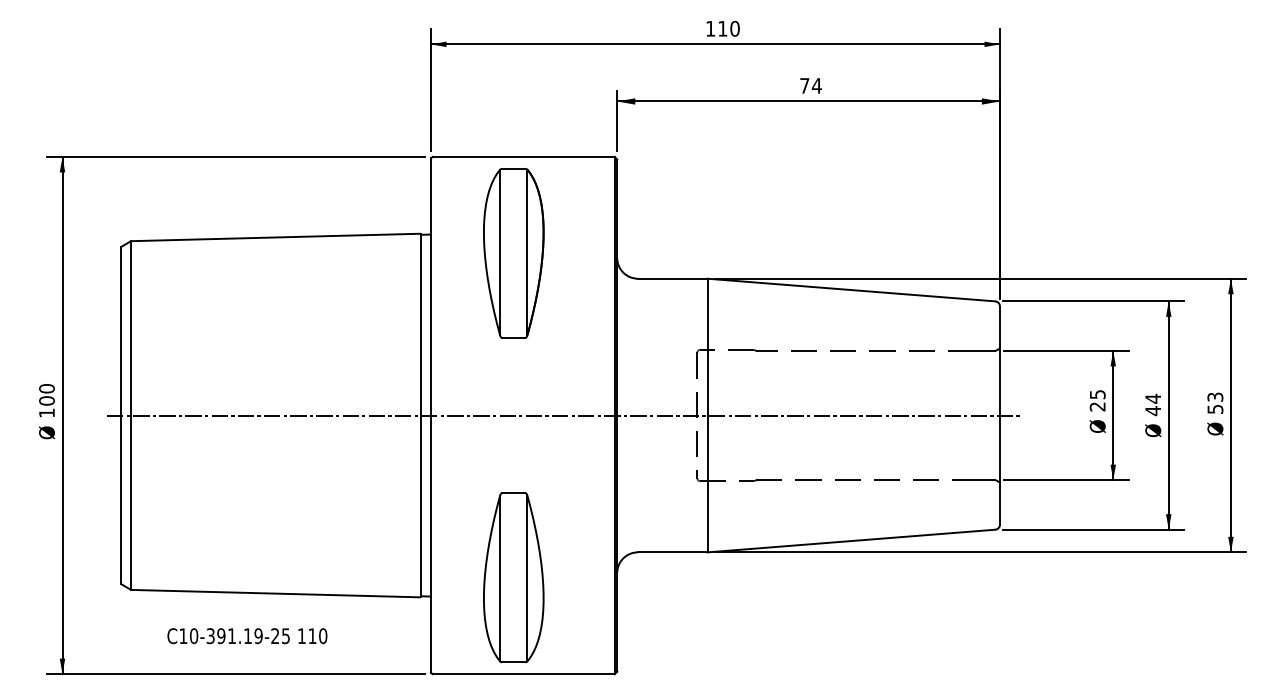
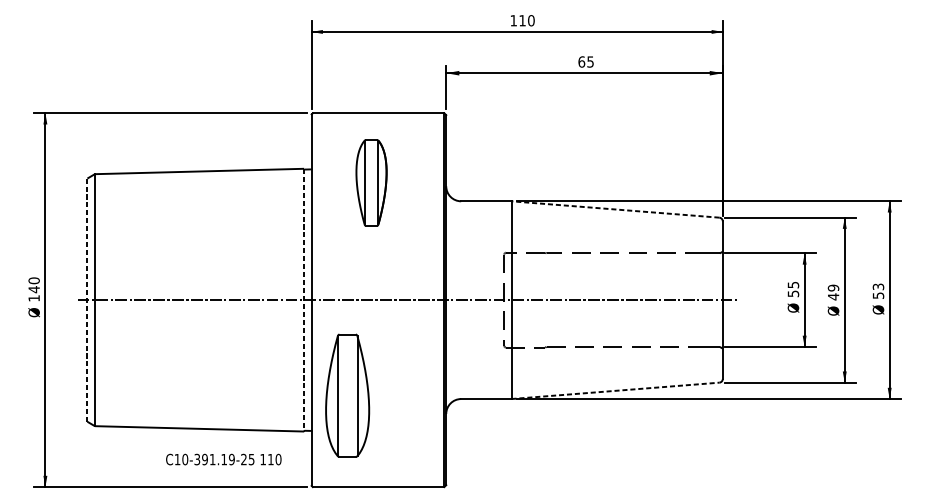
text: (810, 85) -> (585, 61), 74 -> 65
part: (513, 253) -> (371, 183), size x0.7
line: (850, 290) -> (614, 209), solid -> dashed
text: (1153, 398) -> (833, 287), 44 -> 49
text: (46, 401) -> (33, 290), 100 -> 140
text: (1097, 406) -> (793, 293), 25 -> 55
line: (420, 415) -> (304, 300), solid -> dashed
line: (120, 416) -> (87, 300), solid -> dashed
line: (851, 541) -> (615, 391), solid -> dashed
part: (513, 577) -> (347, 395), moved
text: (247, 636) -> (223, 459), moved

